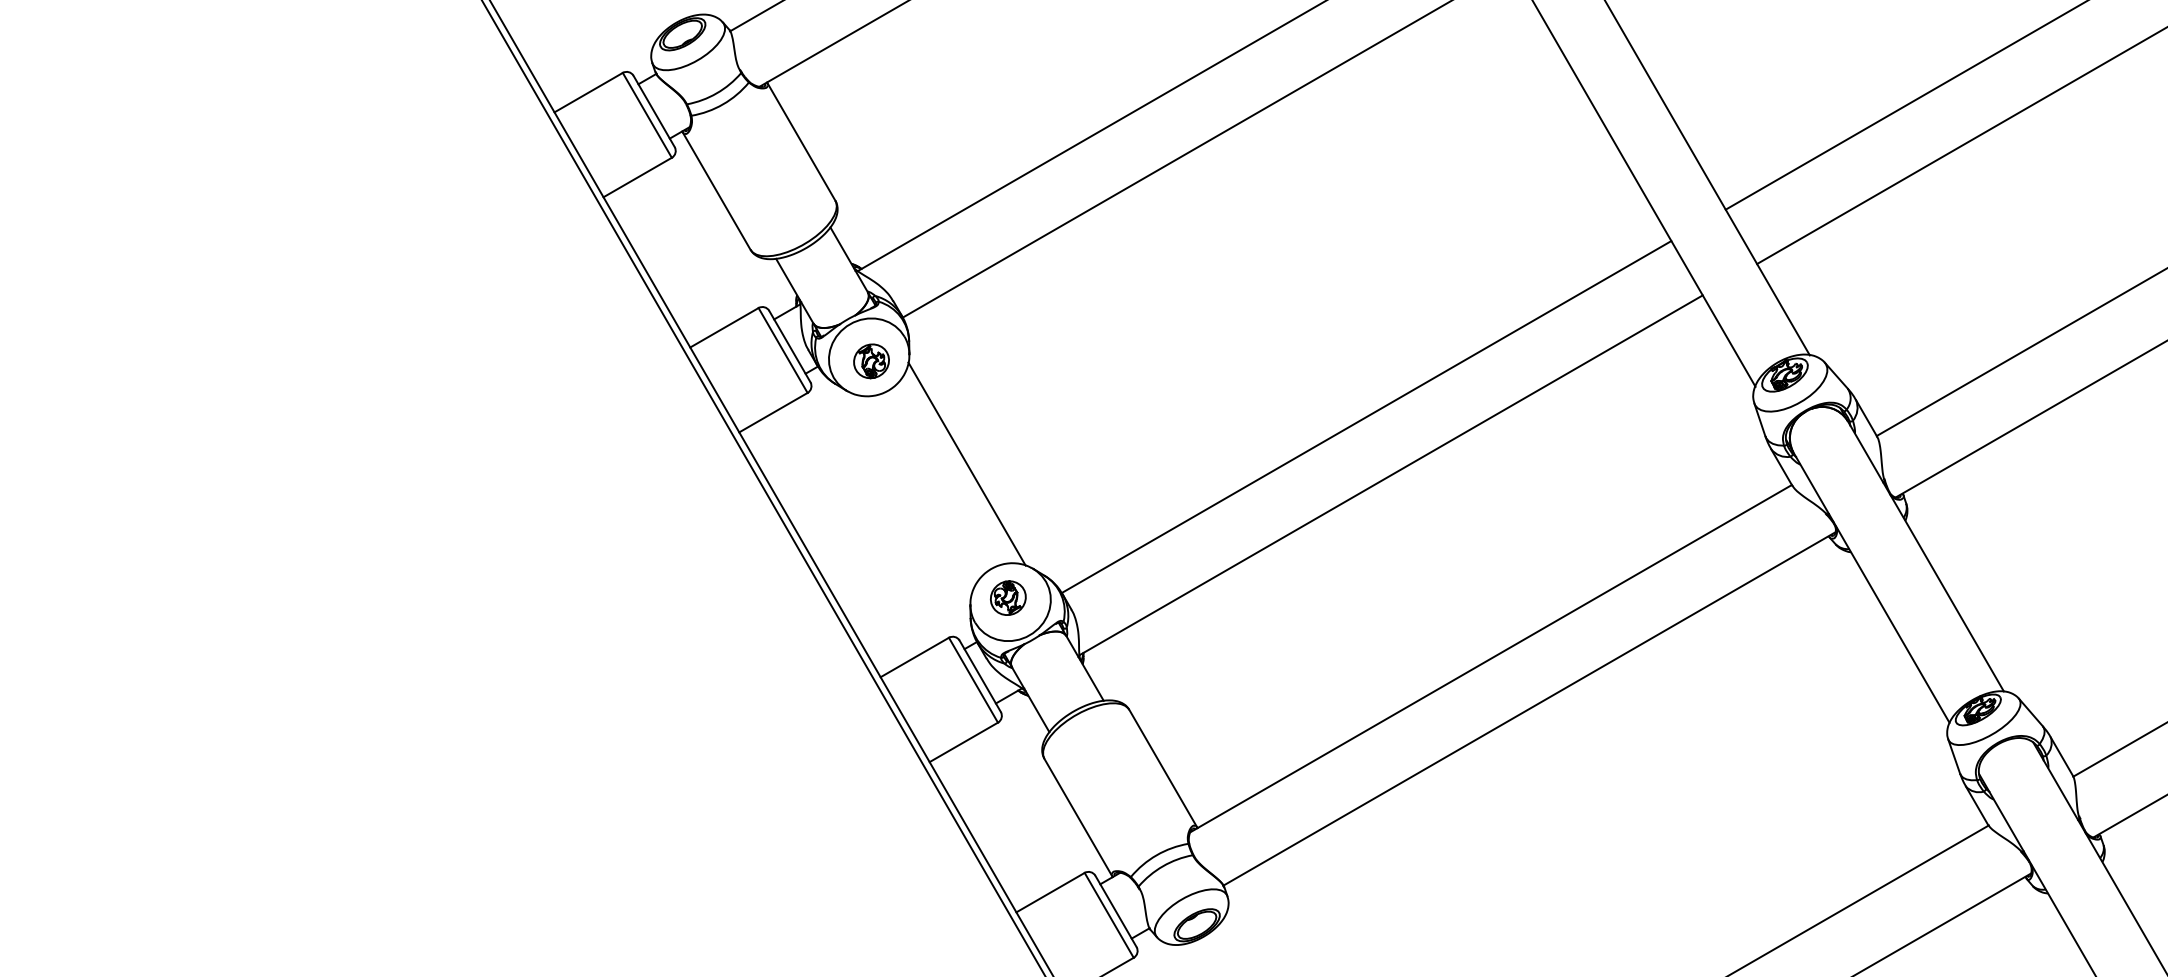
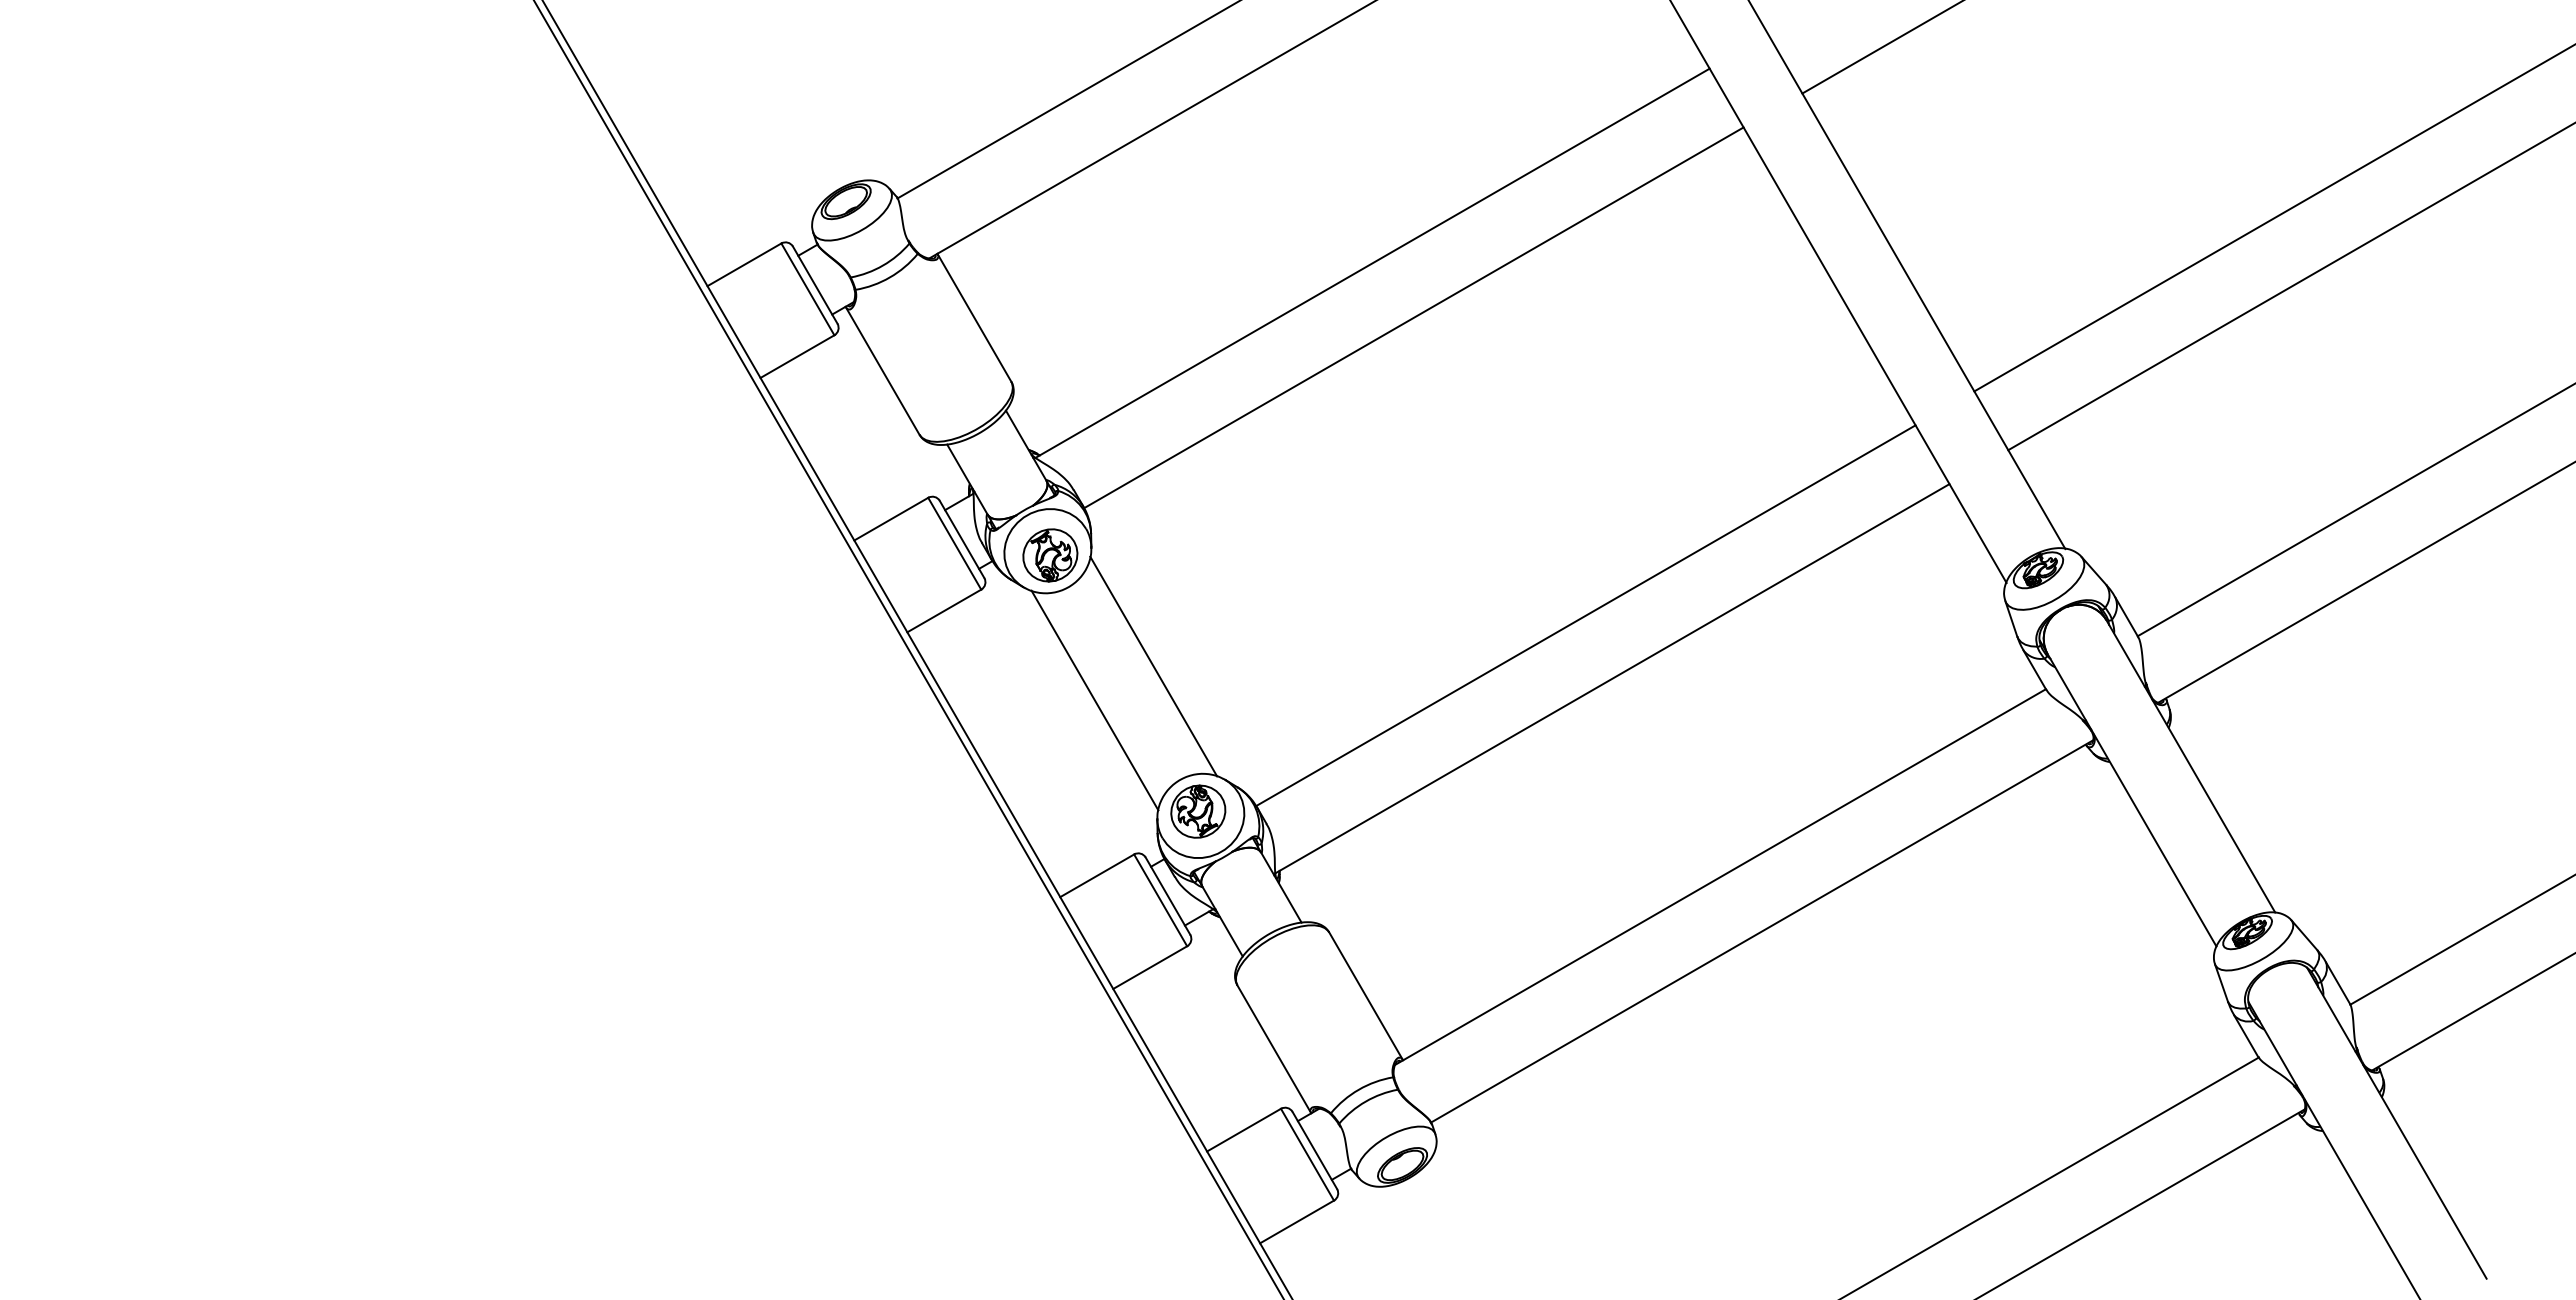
part: (871, 361) -> (1050, 555), size x1.43
line: (912, 495) -> (1094, 700), added
part: (1008, 598) -> (1198, 811), size x1.43

